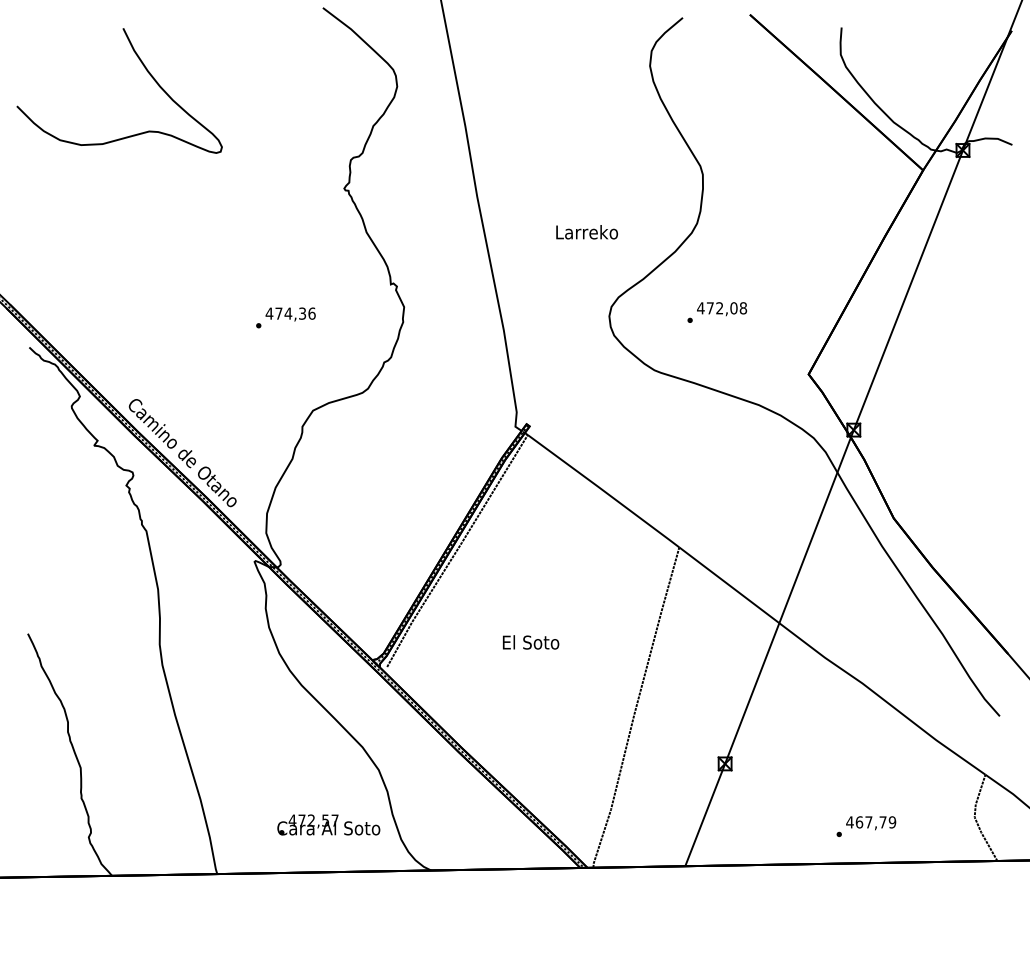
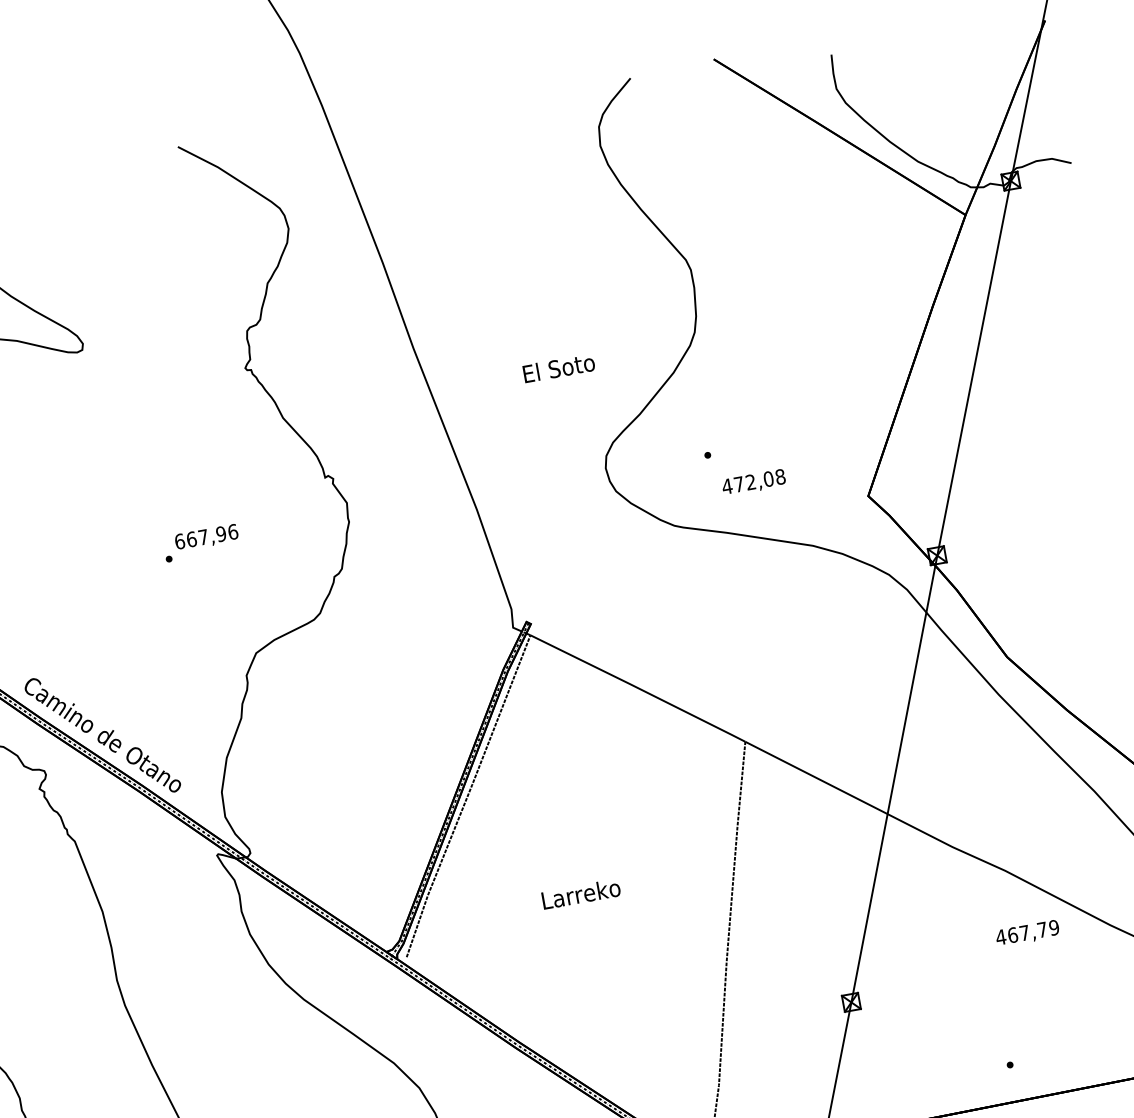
text: (587, 232) -> (559, 368), Larreko -> El Soto
text: (722, 309) -> (754, 483), moved
text: (285, 313) -> (199, 537), 474,36 -> 667,96
text: (530, 642) -> (580, 894), El Soto -> Larreko
text: (871, 823) -> (1028, 933), moved

